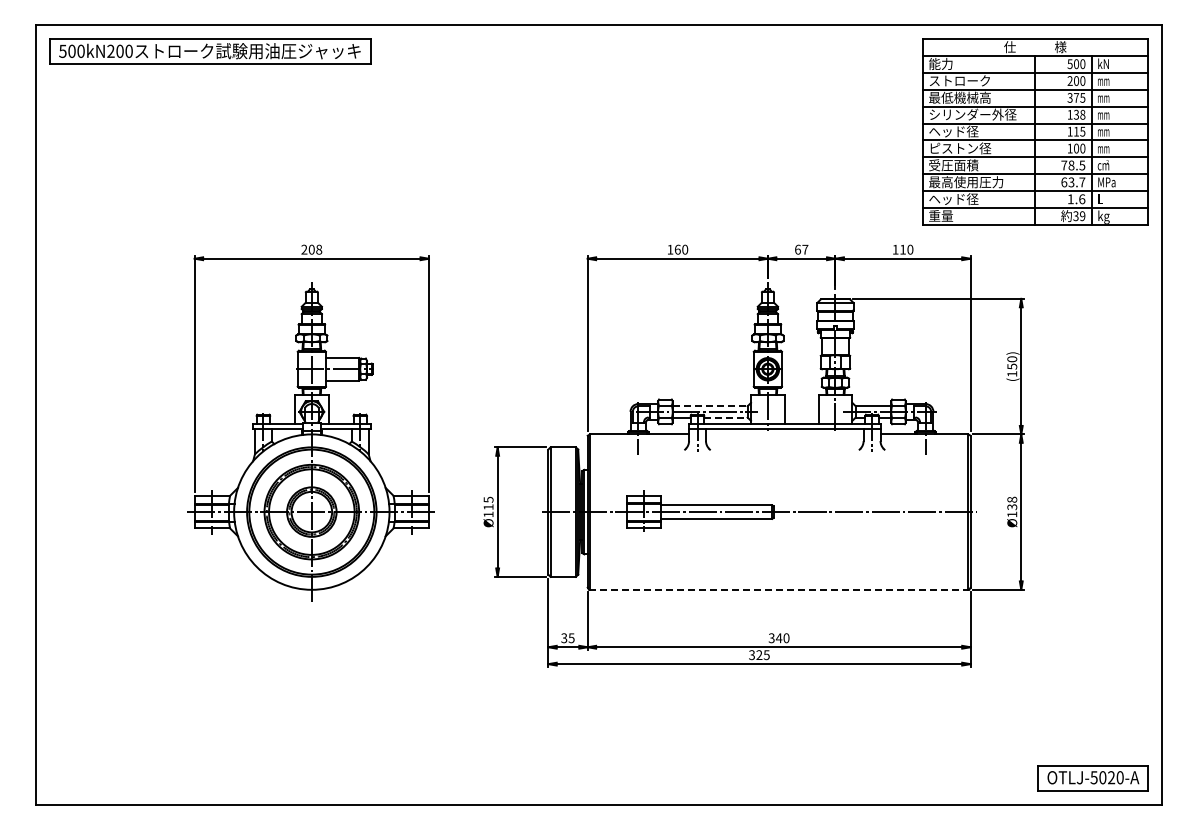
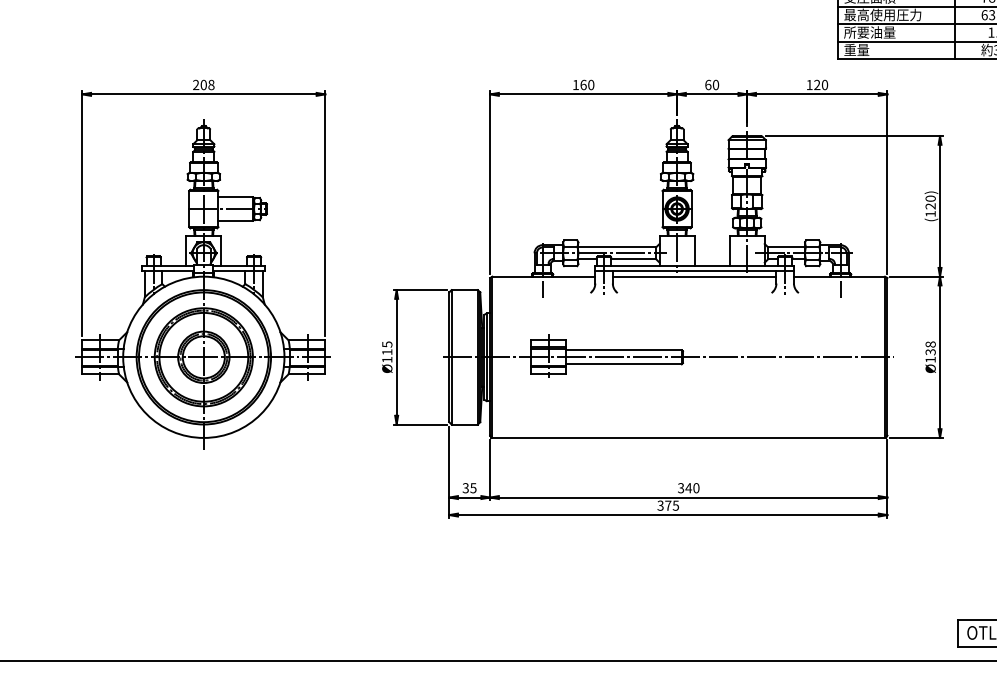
text: (953, 199) -> (869, 32), ヘッド径 -> 所要油量
text: (805, 249) -> (716, 84), 67 -> 60
text: (902, 249) -> (816, 84), 110 -> 120
text: (1012, 366) -> (930, 206), (150) -> (120)
line: (710, 406) -> (617, 247), dashed -> solid
line: (725, 417) -> (633, 259), dashed -> solid
line: (784, 434) -> (694, 276), added
line: (779, 589) -> (689, 437), dashed -> solid
text: (759, 654) -> (668, 505), 325 -> 375

